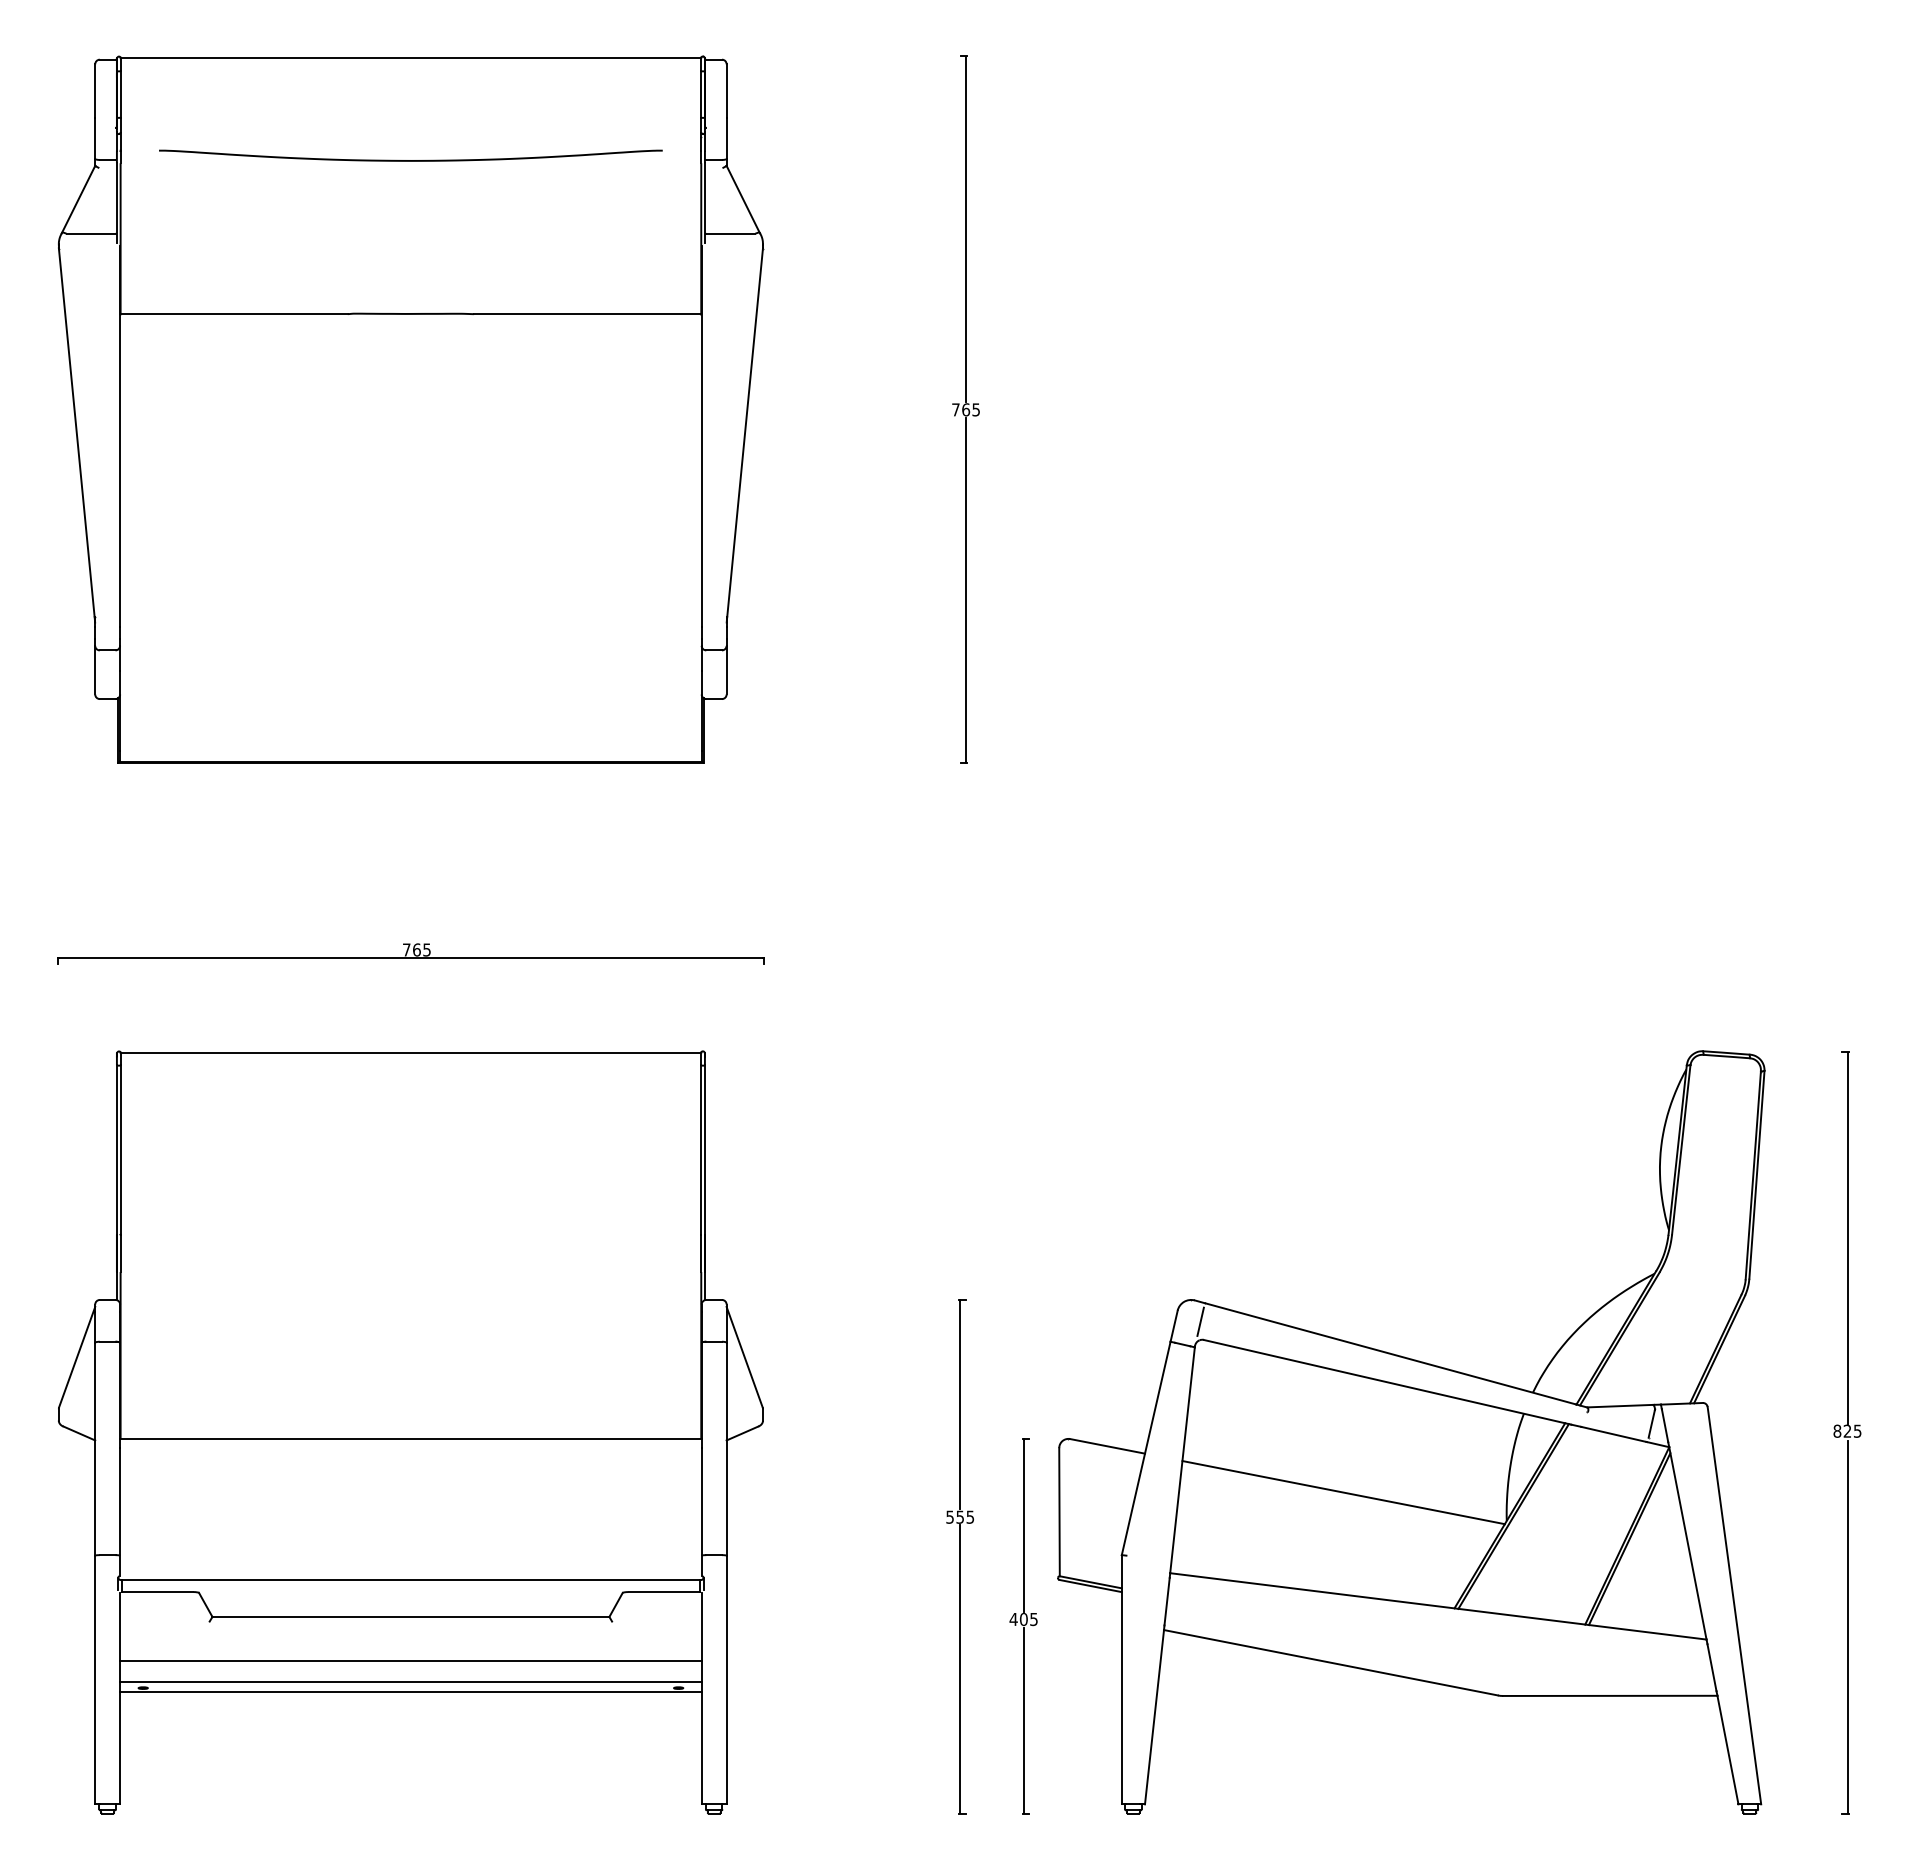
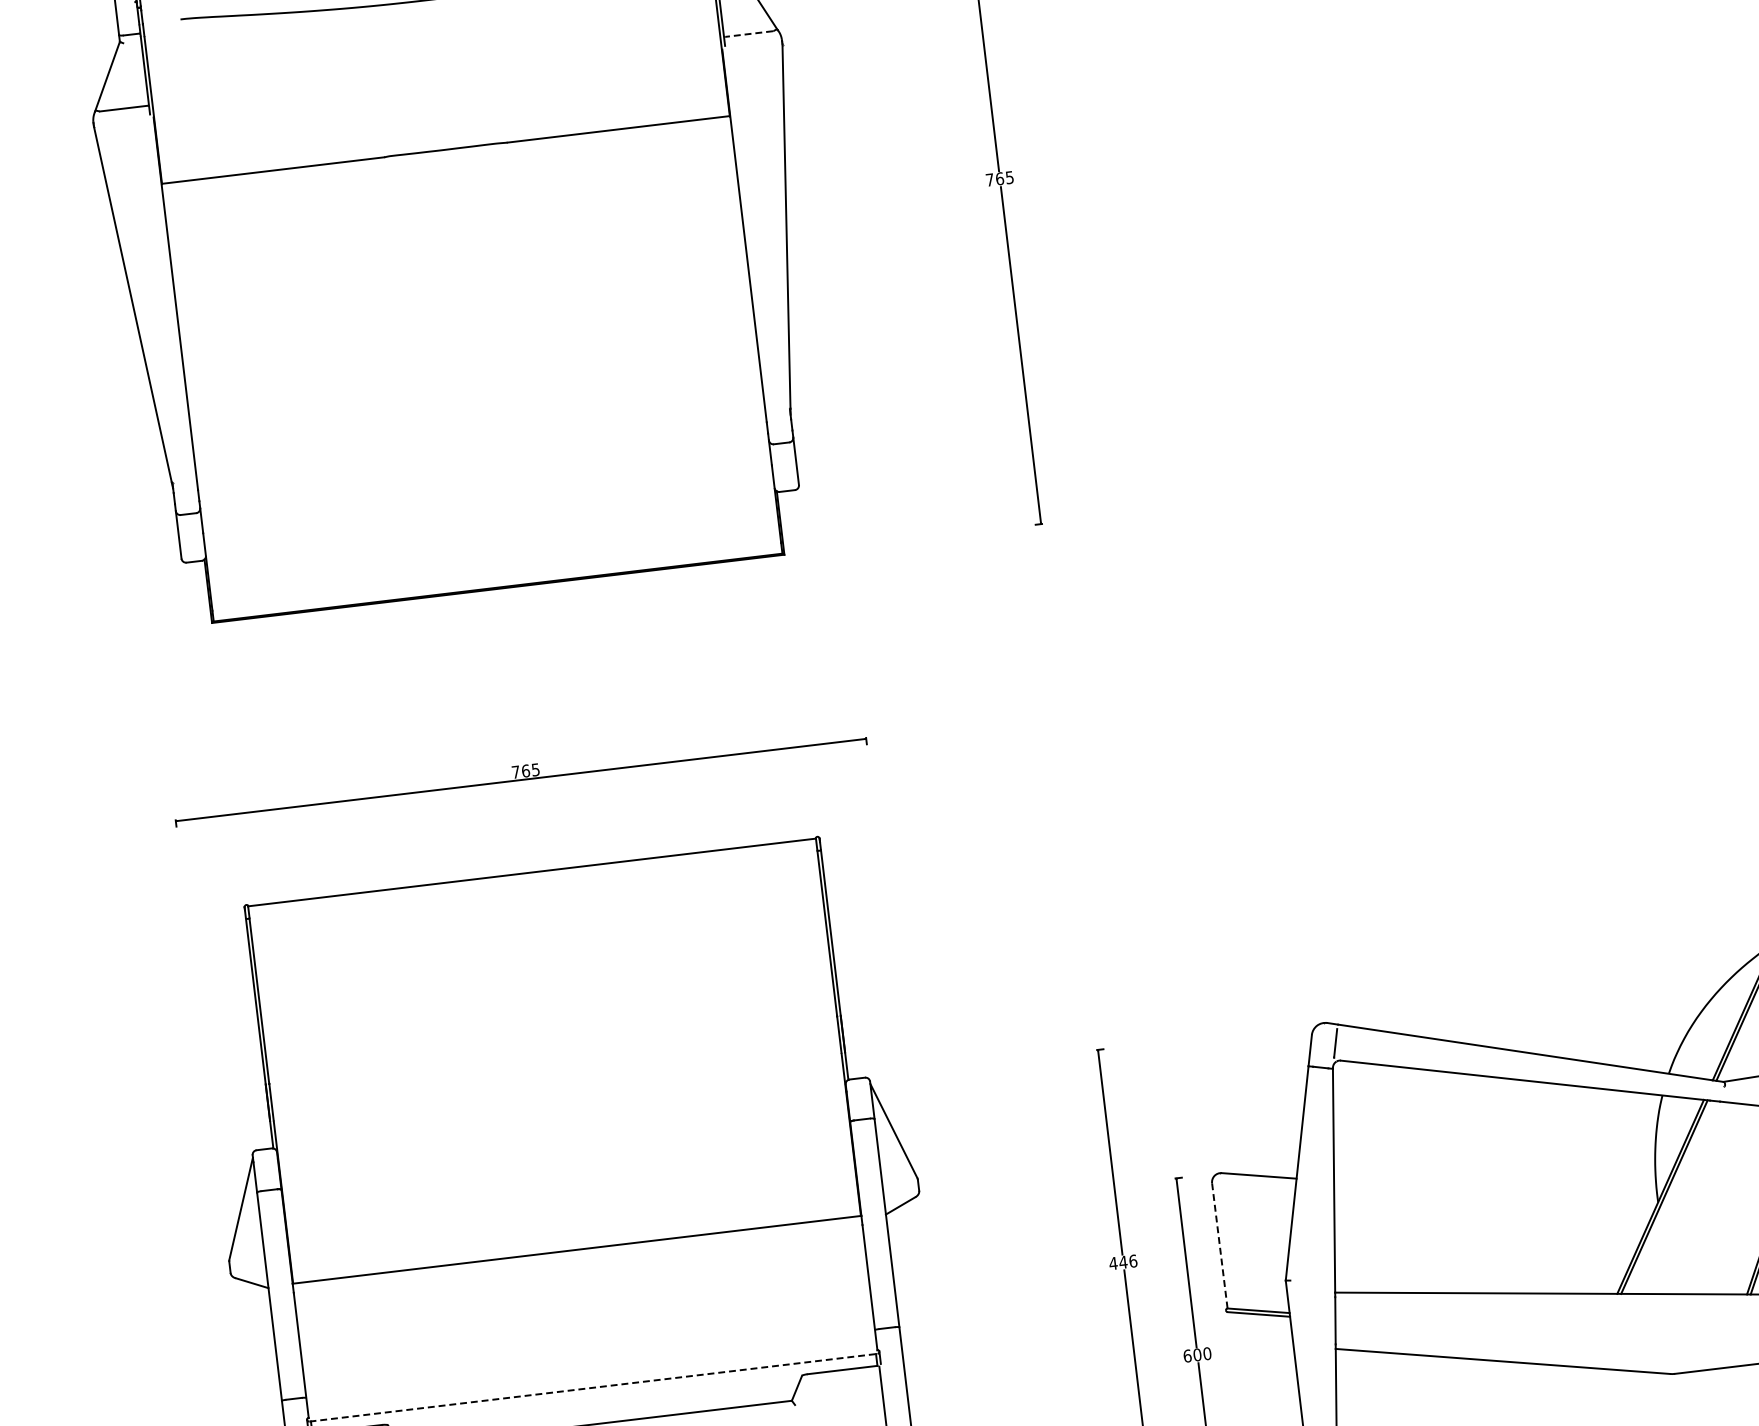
line: (730, 233) -> (748, 33), solid -> dashed
line: (1343, 1492) -> (1495, 1193), removed
line: (1059, 1512) -> (1219, 1246), solid -> dashed
text: (959, 1516) -> (1122, 1261), 555 -> 446
line: (411, 1579) -> (594, 1387), solid -> dashed
text: (1023, 1619) -> (1197, 1355), 405 -> 600

